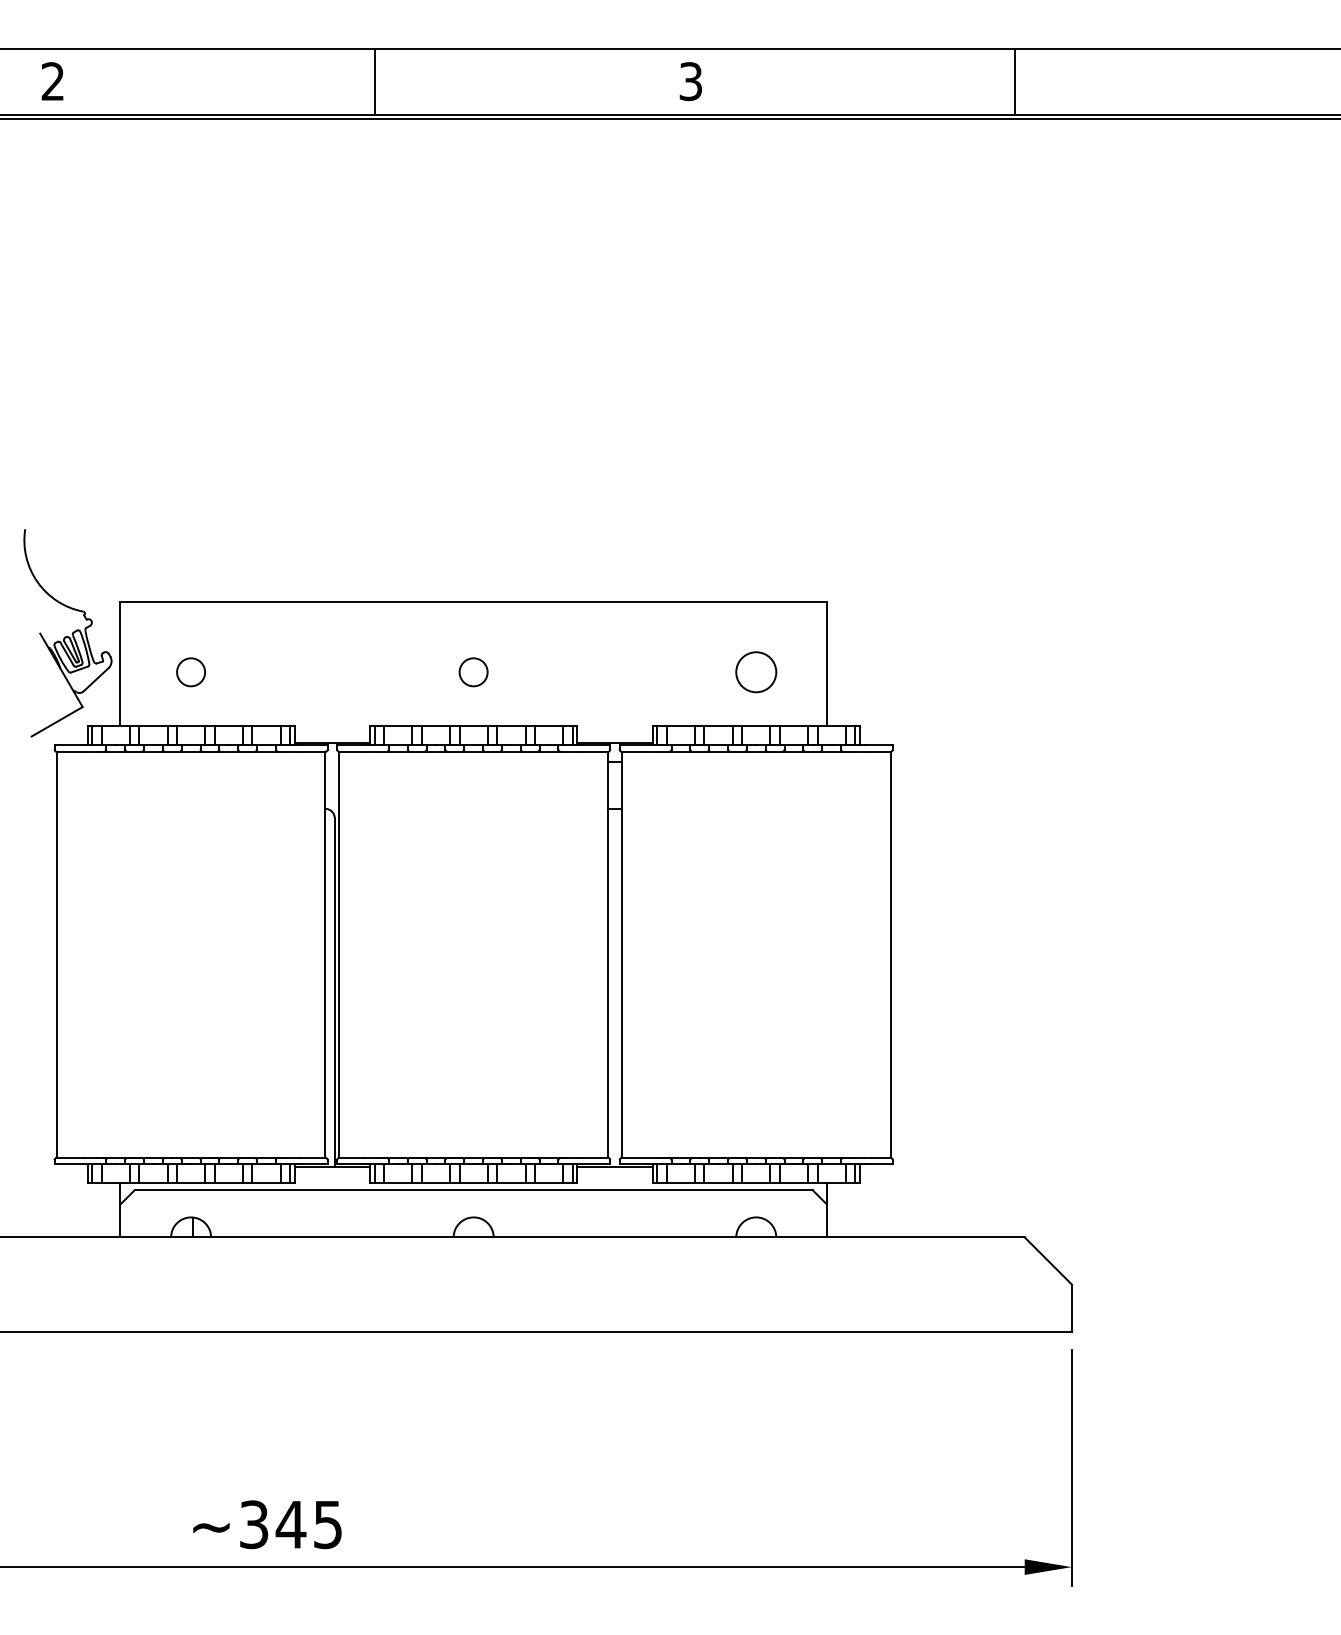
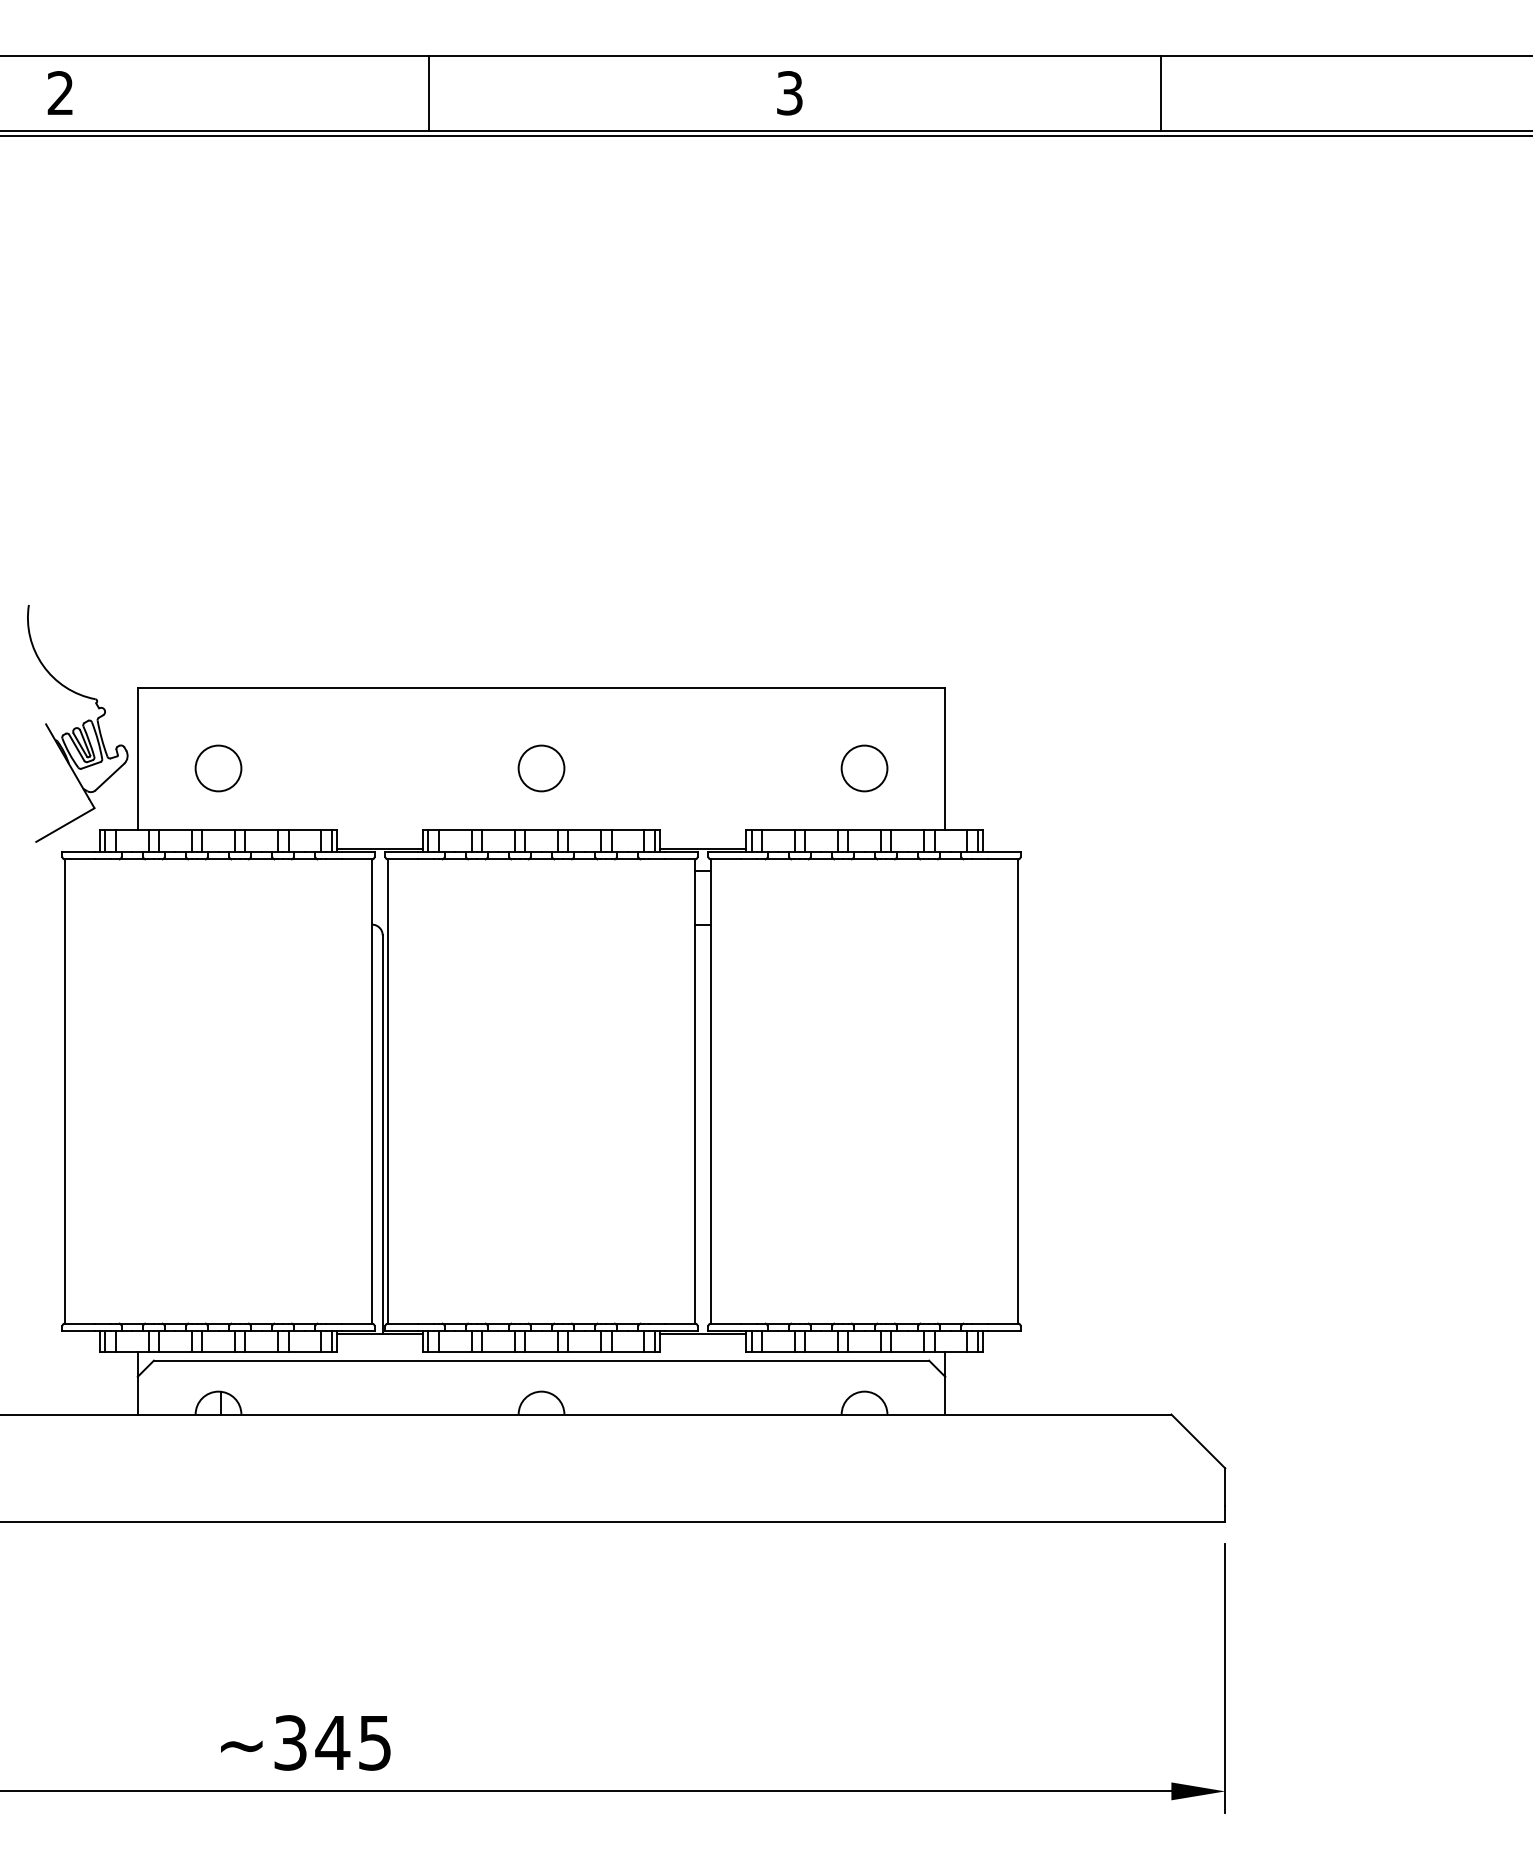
circle: (190, 672) -> (217, 768), size x1.43
circle: (473, 672) -> (541, 768), size x1.43

